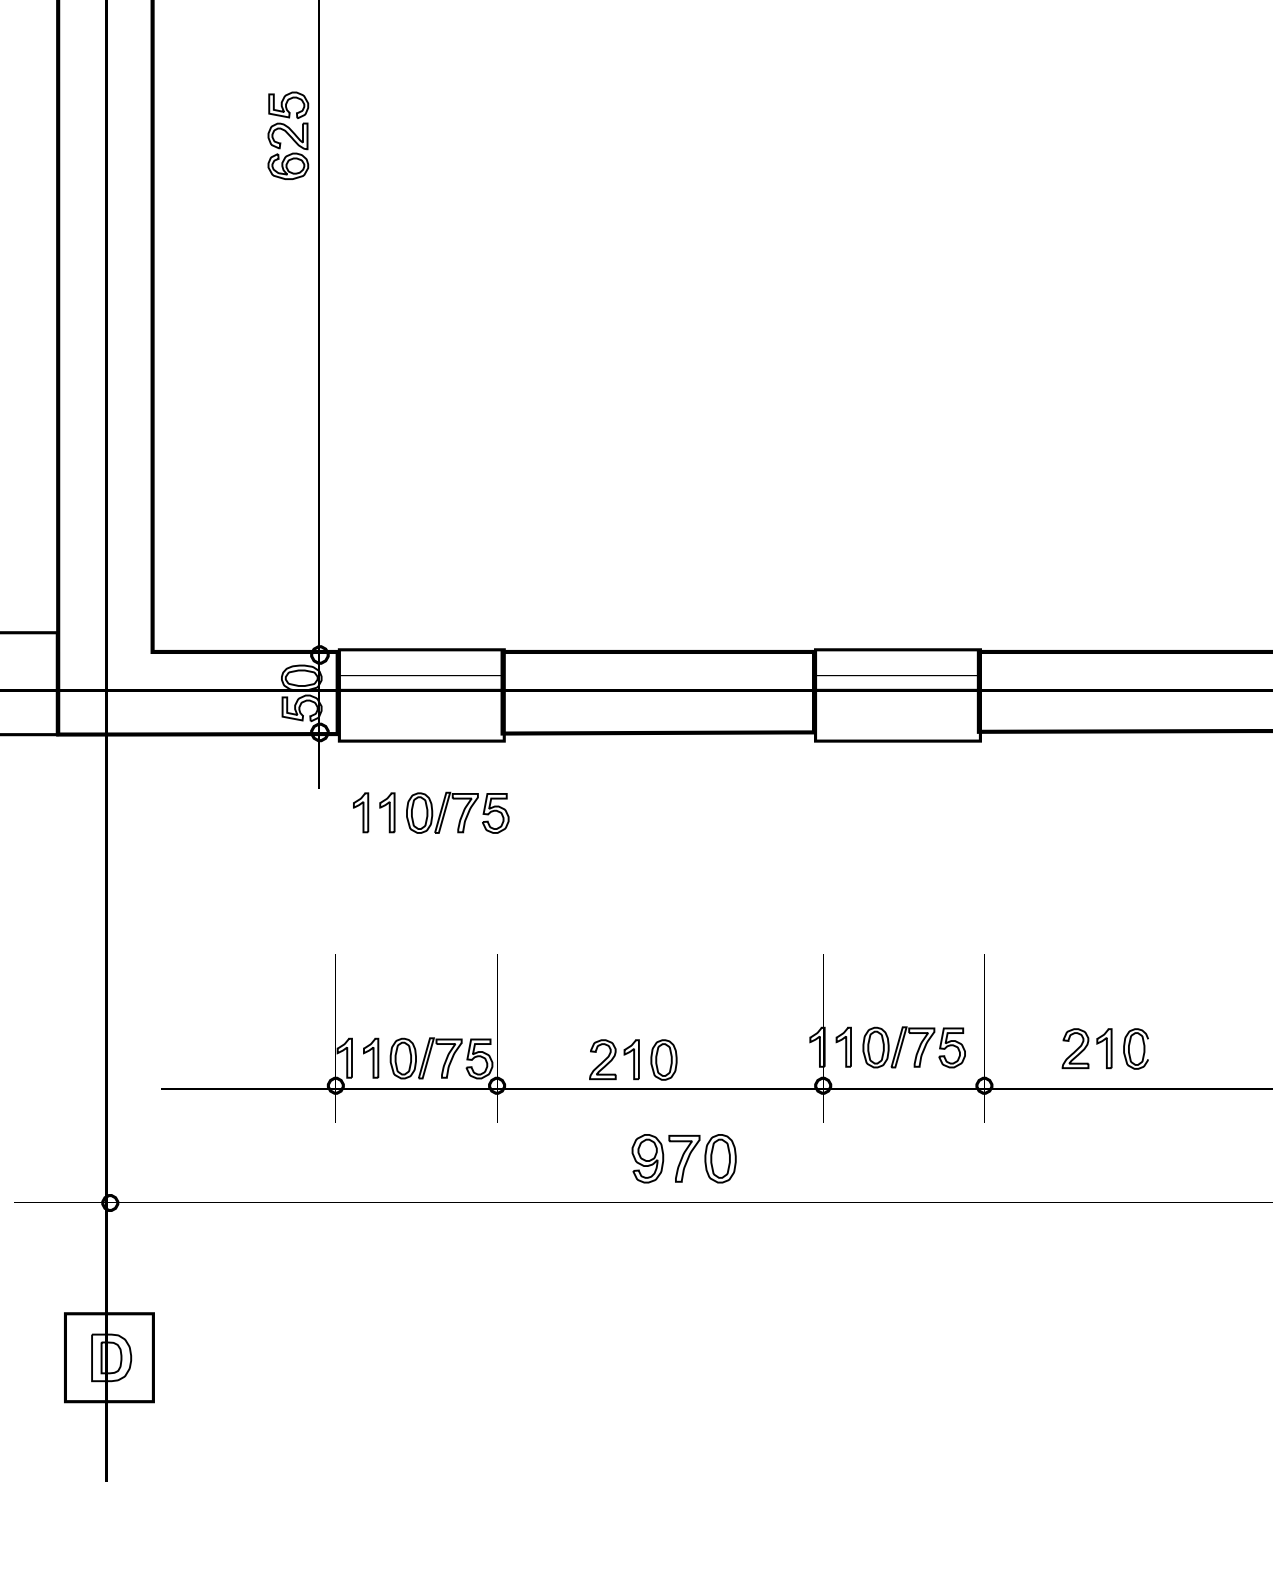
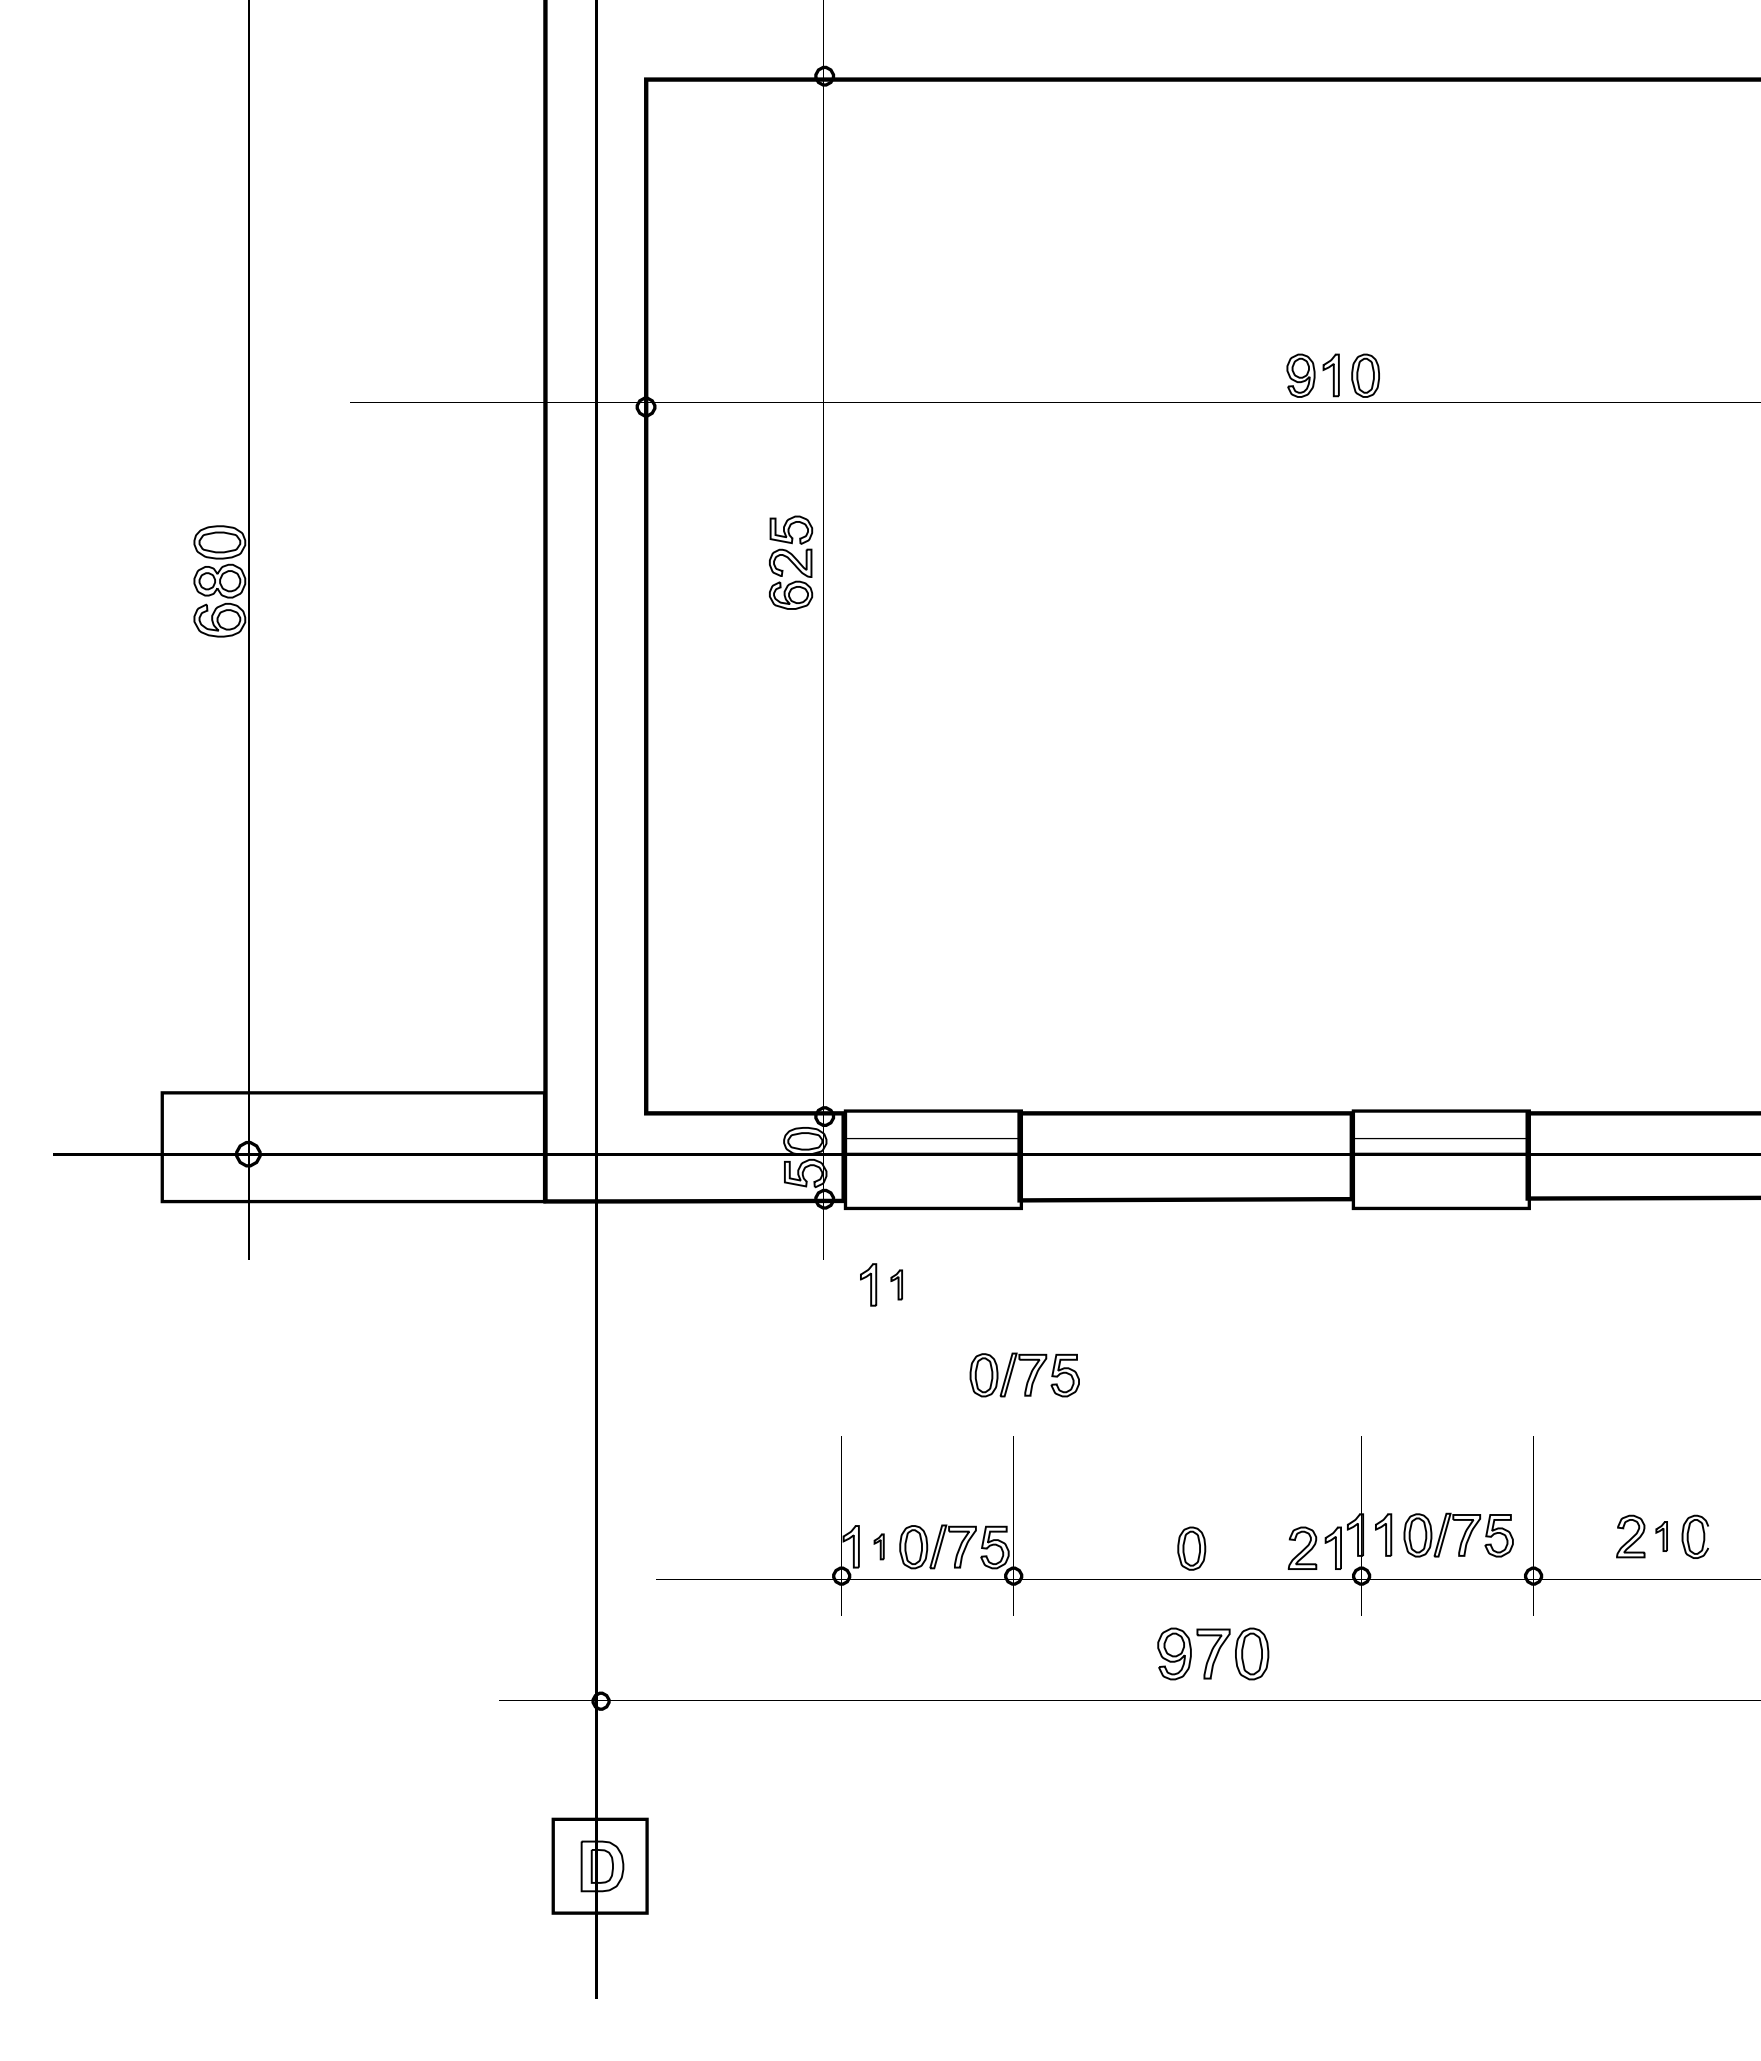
part: (387, 812) -> (896, 1284), size x0.7
part: (457, 812) -> (1024, 1374), moved
part: (1104, 1048) -> (1661, 1536), size x0.7
part: (370, 1057) -> (878, 1546), size x0.6
part: (614, 1058) -> (1314, 1547), moved

